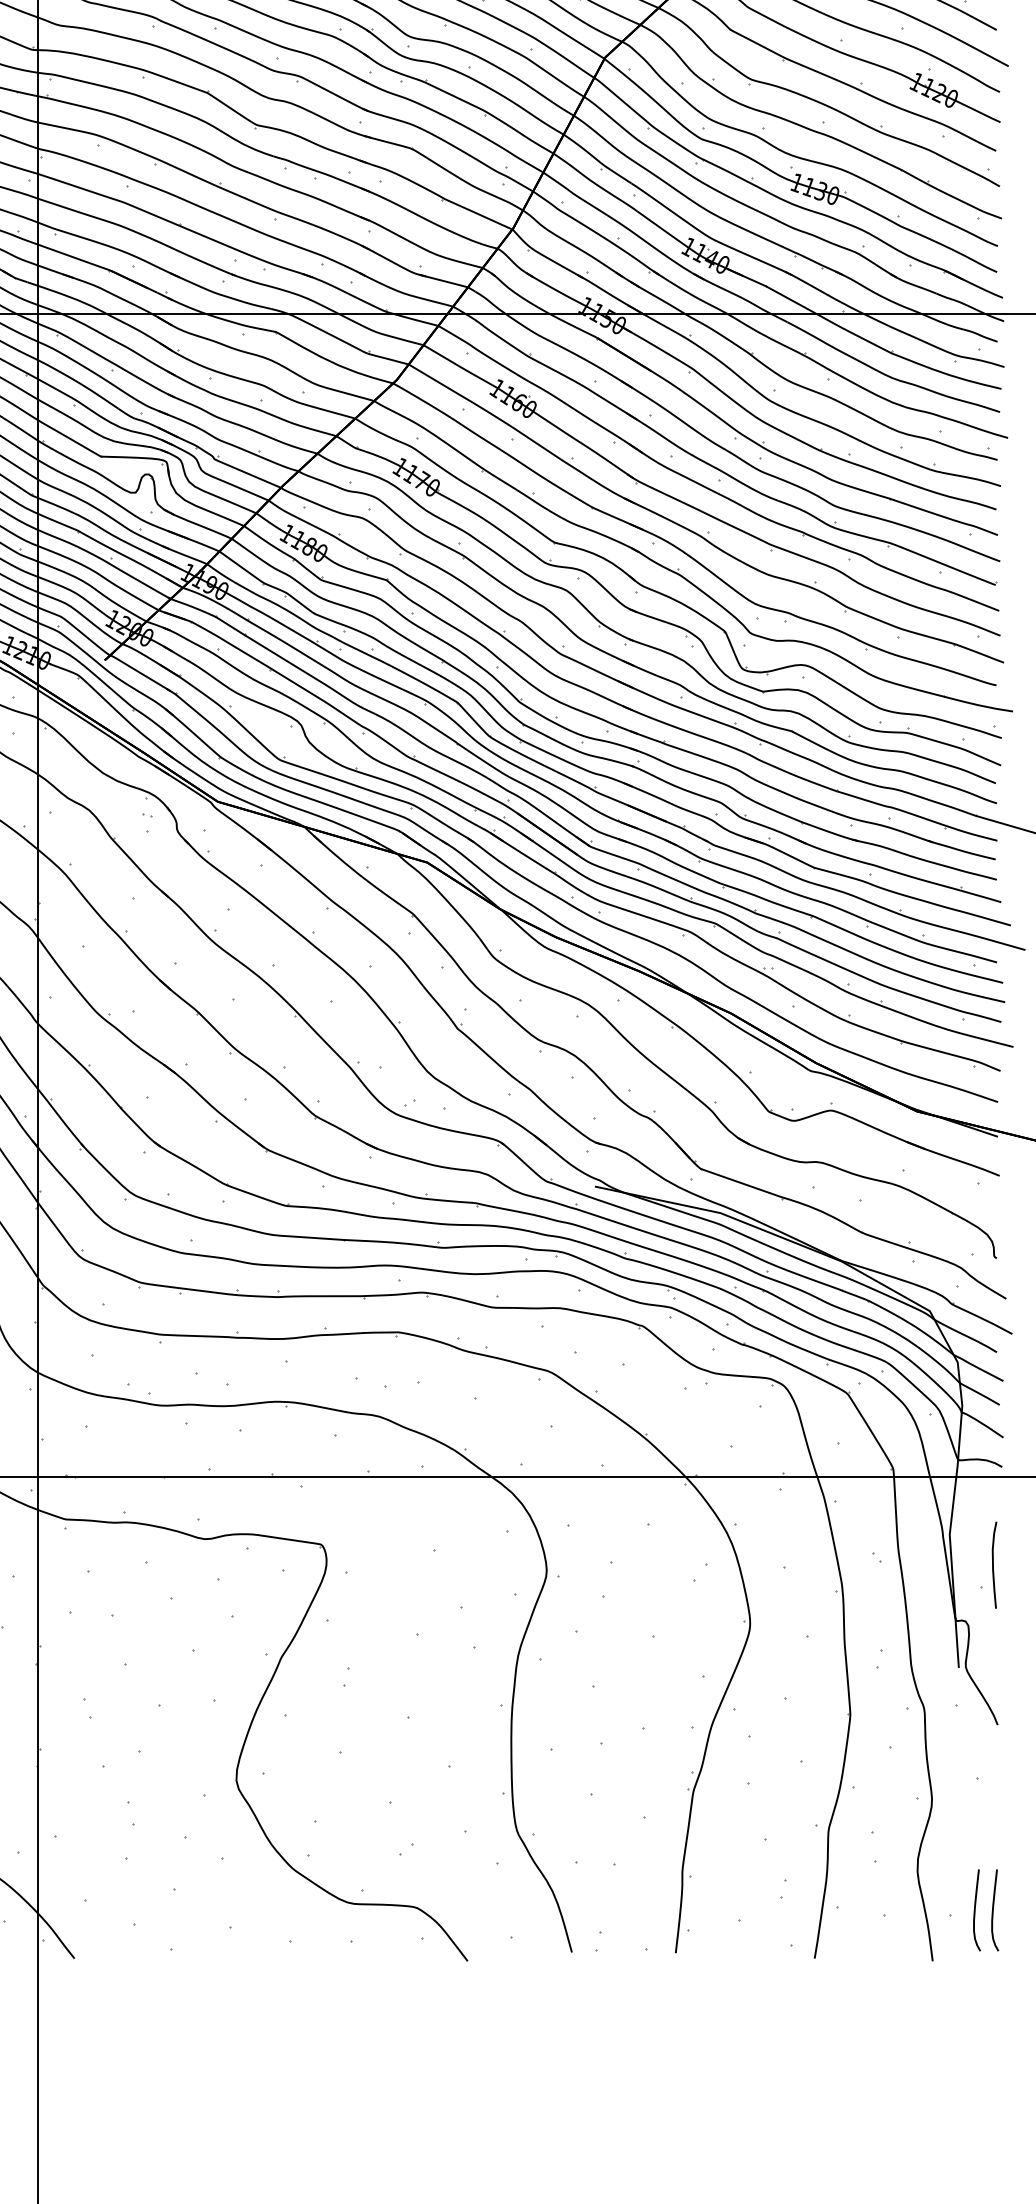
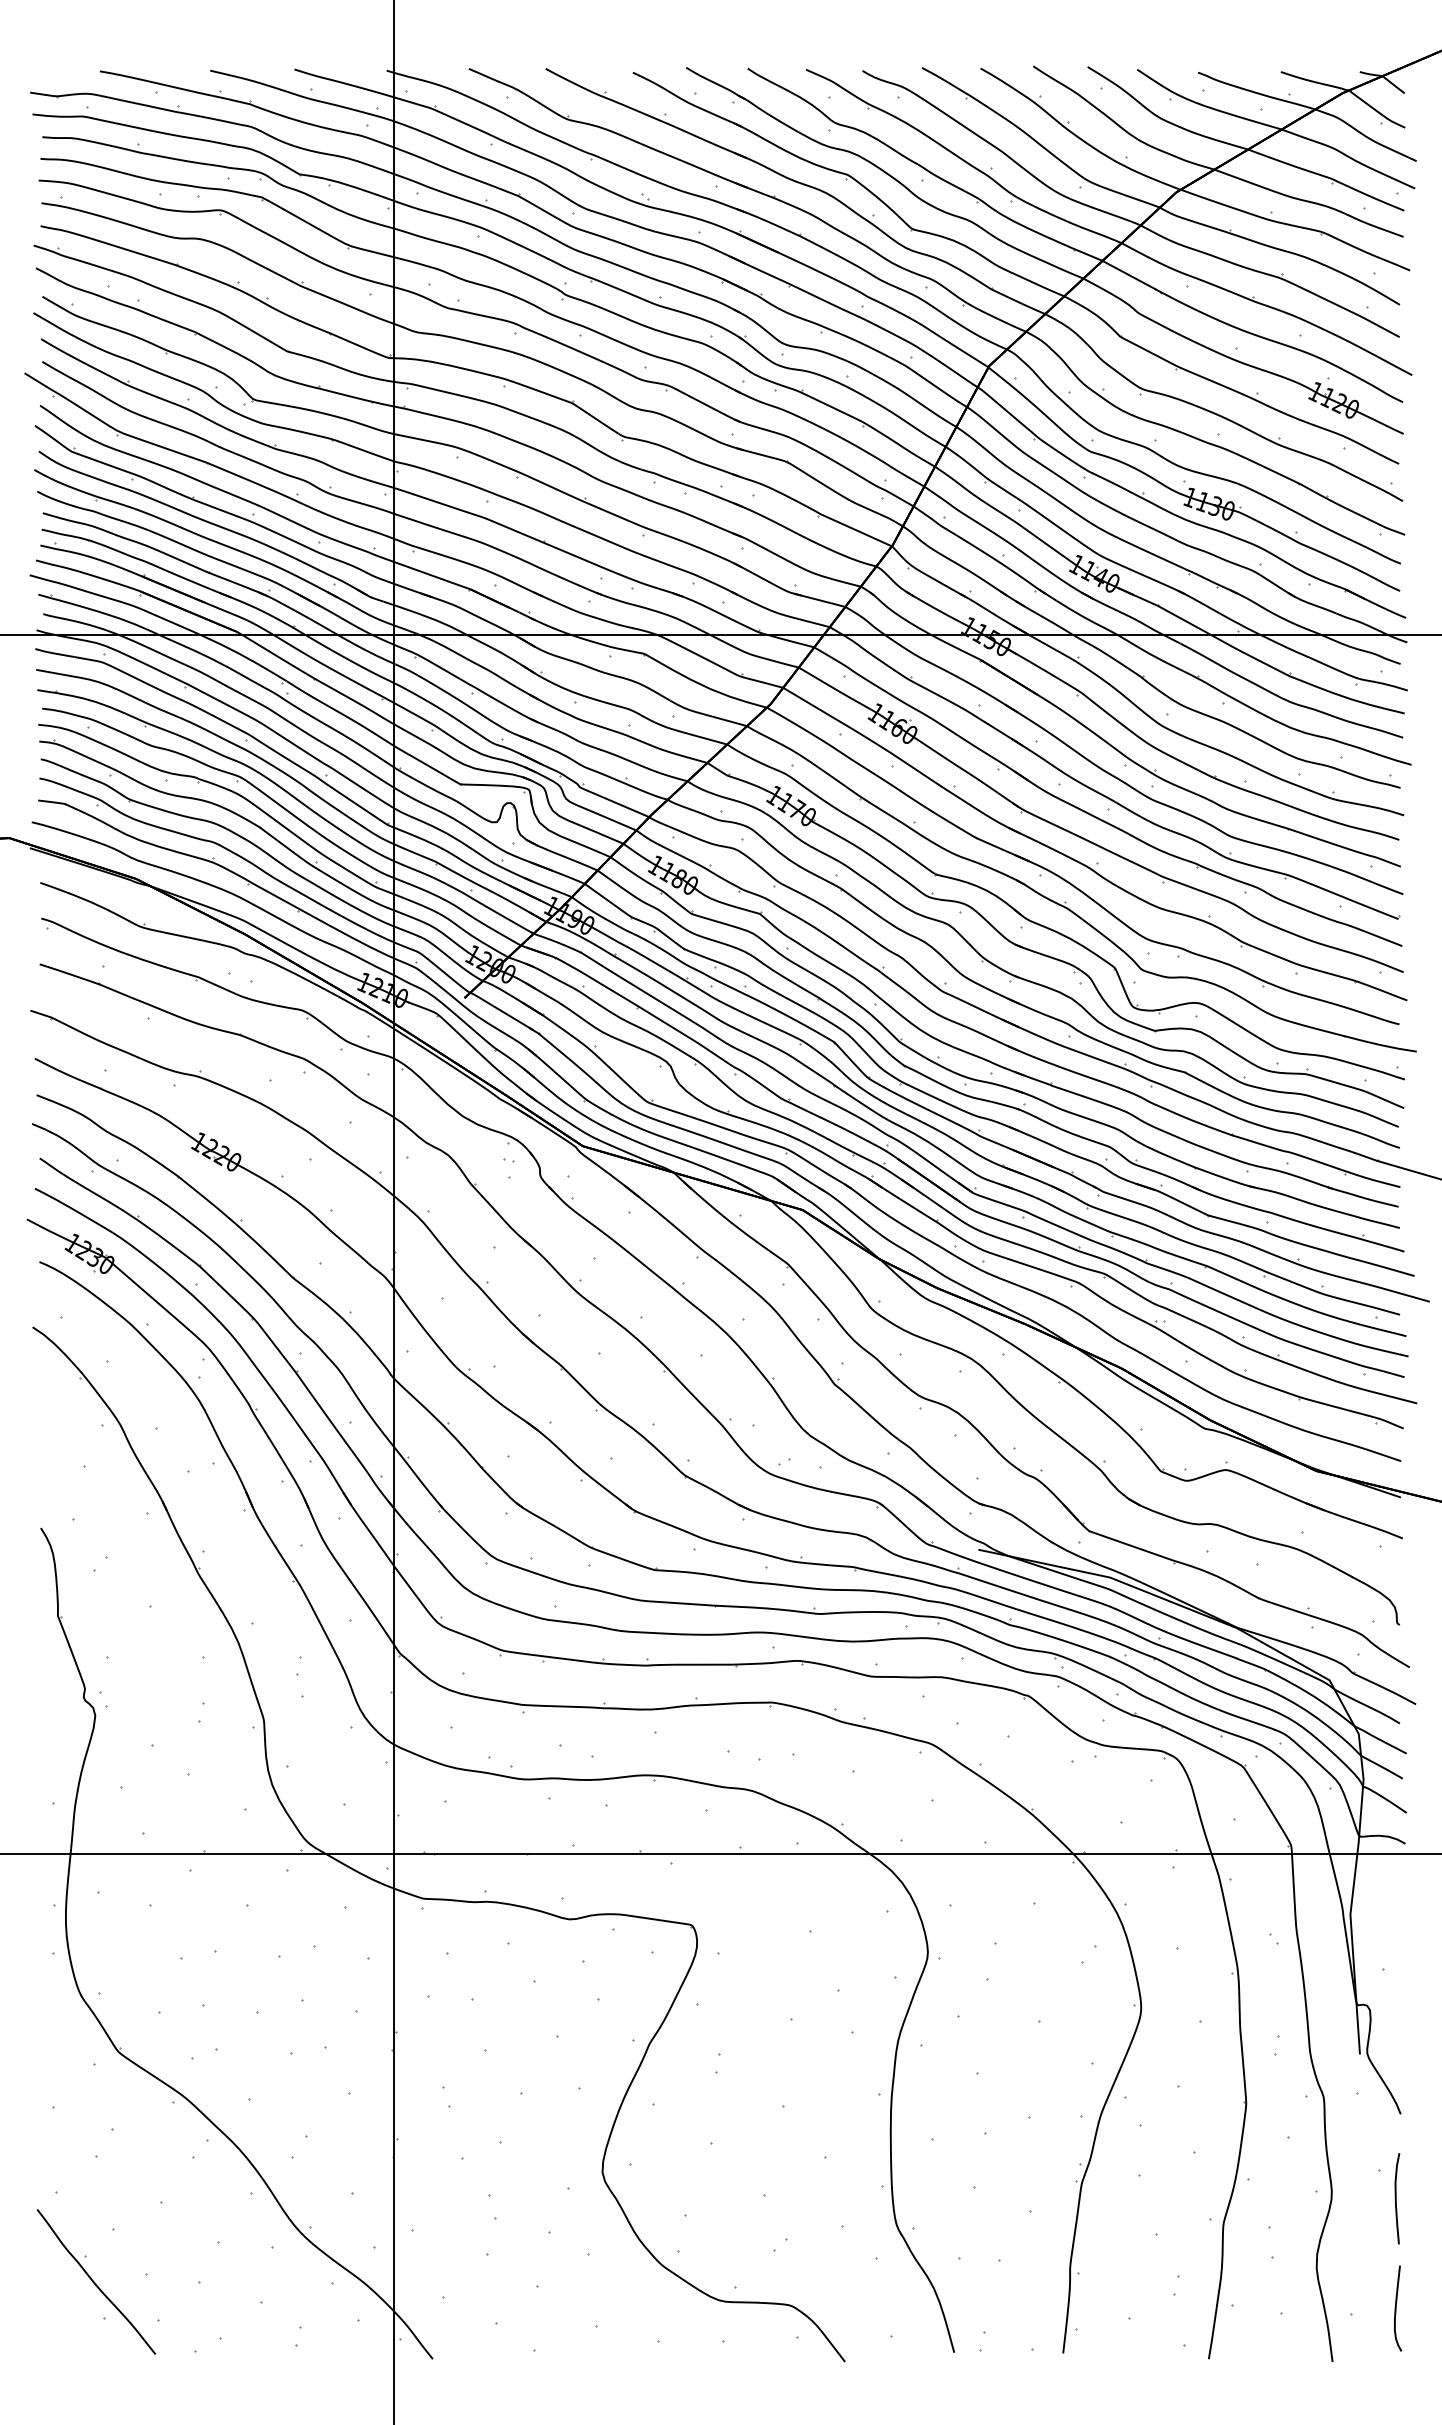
curve: (993, 1565) -> (1396, 2198), moved
curve: (975, 1910) -> (1377, 2308), removed

